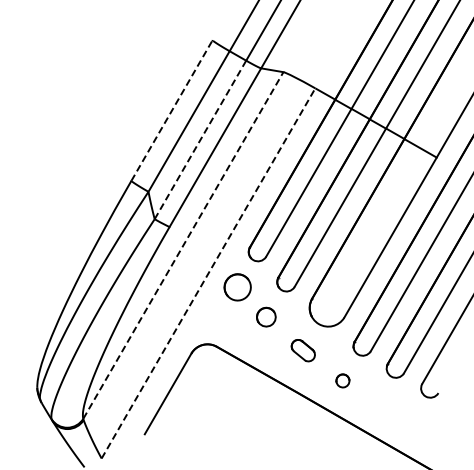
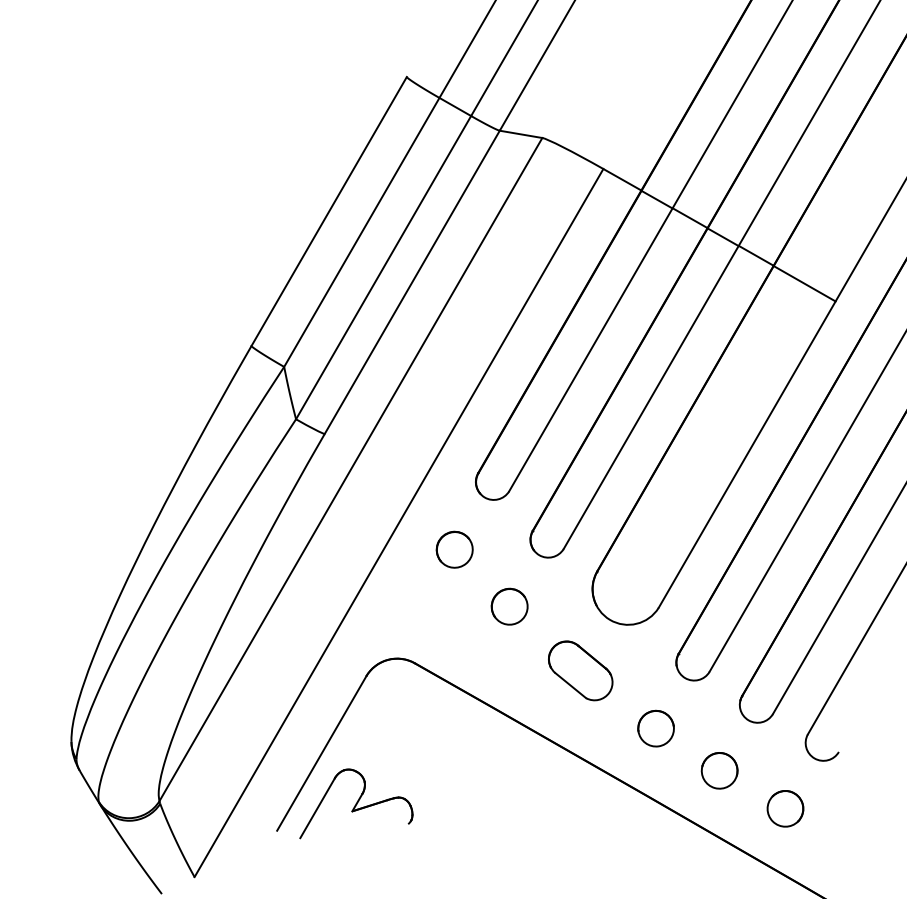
line: (172, 110) -> (330, 211), dashed -> solid
line: (200, 139) -> (383, 266), dashed -> solid
line: (183, 245) -> (351, 469), dashed -> solid
line: (208, 273) -> (398, 523), dashed -> solid
part: (237, 287) -> (454, 549), size x0.71
part: (302, 350) -> (578, 670), size x1.43
part: (342, 380) -> (655, 727), size x1.43
part: (375, 402) -> (718, 769), added
part: (185, 420) -> (354, 804), added
part: (410, 422) -> (785, 808), added

